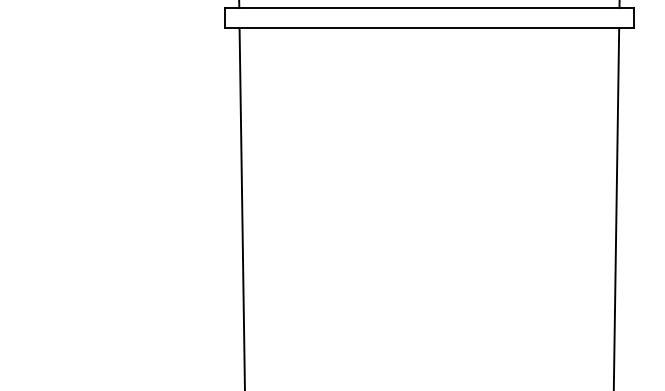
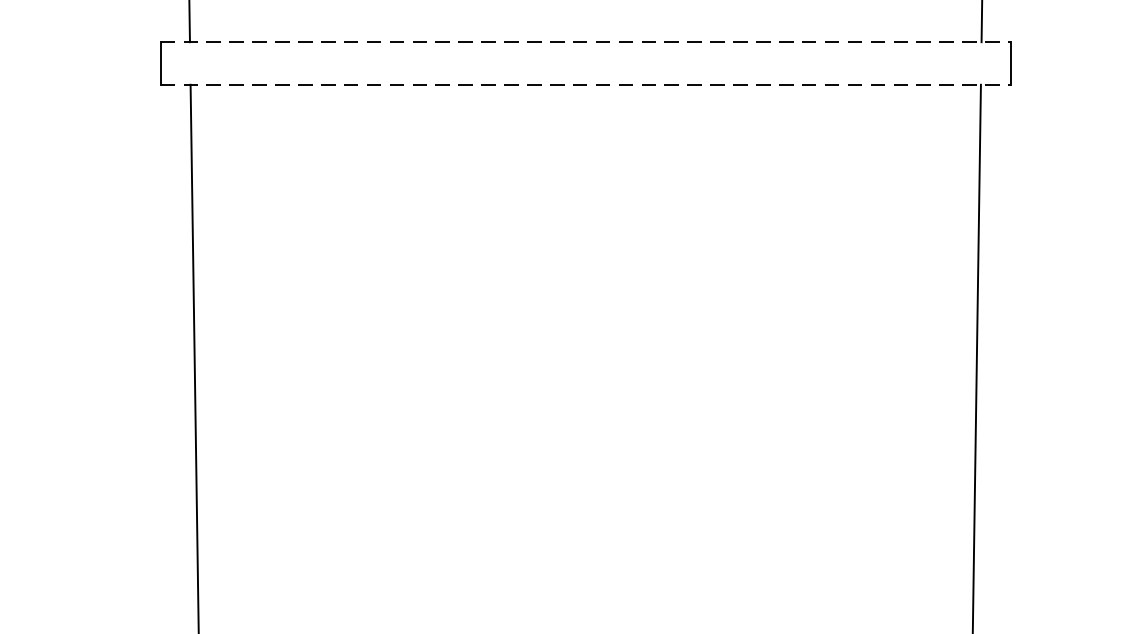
line: (429, 7) -> (586, 41), solid -> dashed
line: (429, 28) -> (586, 84), solid -> dashed

